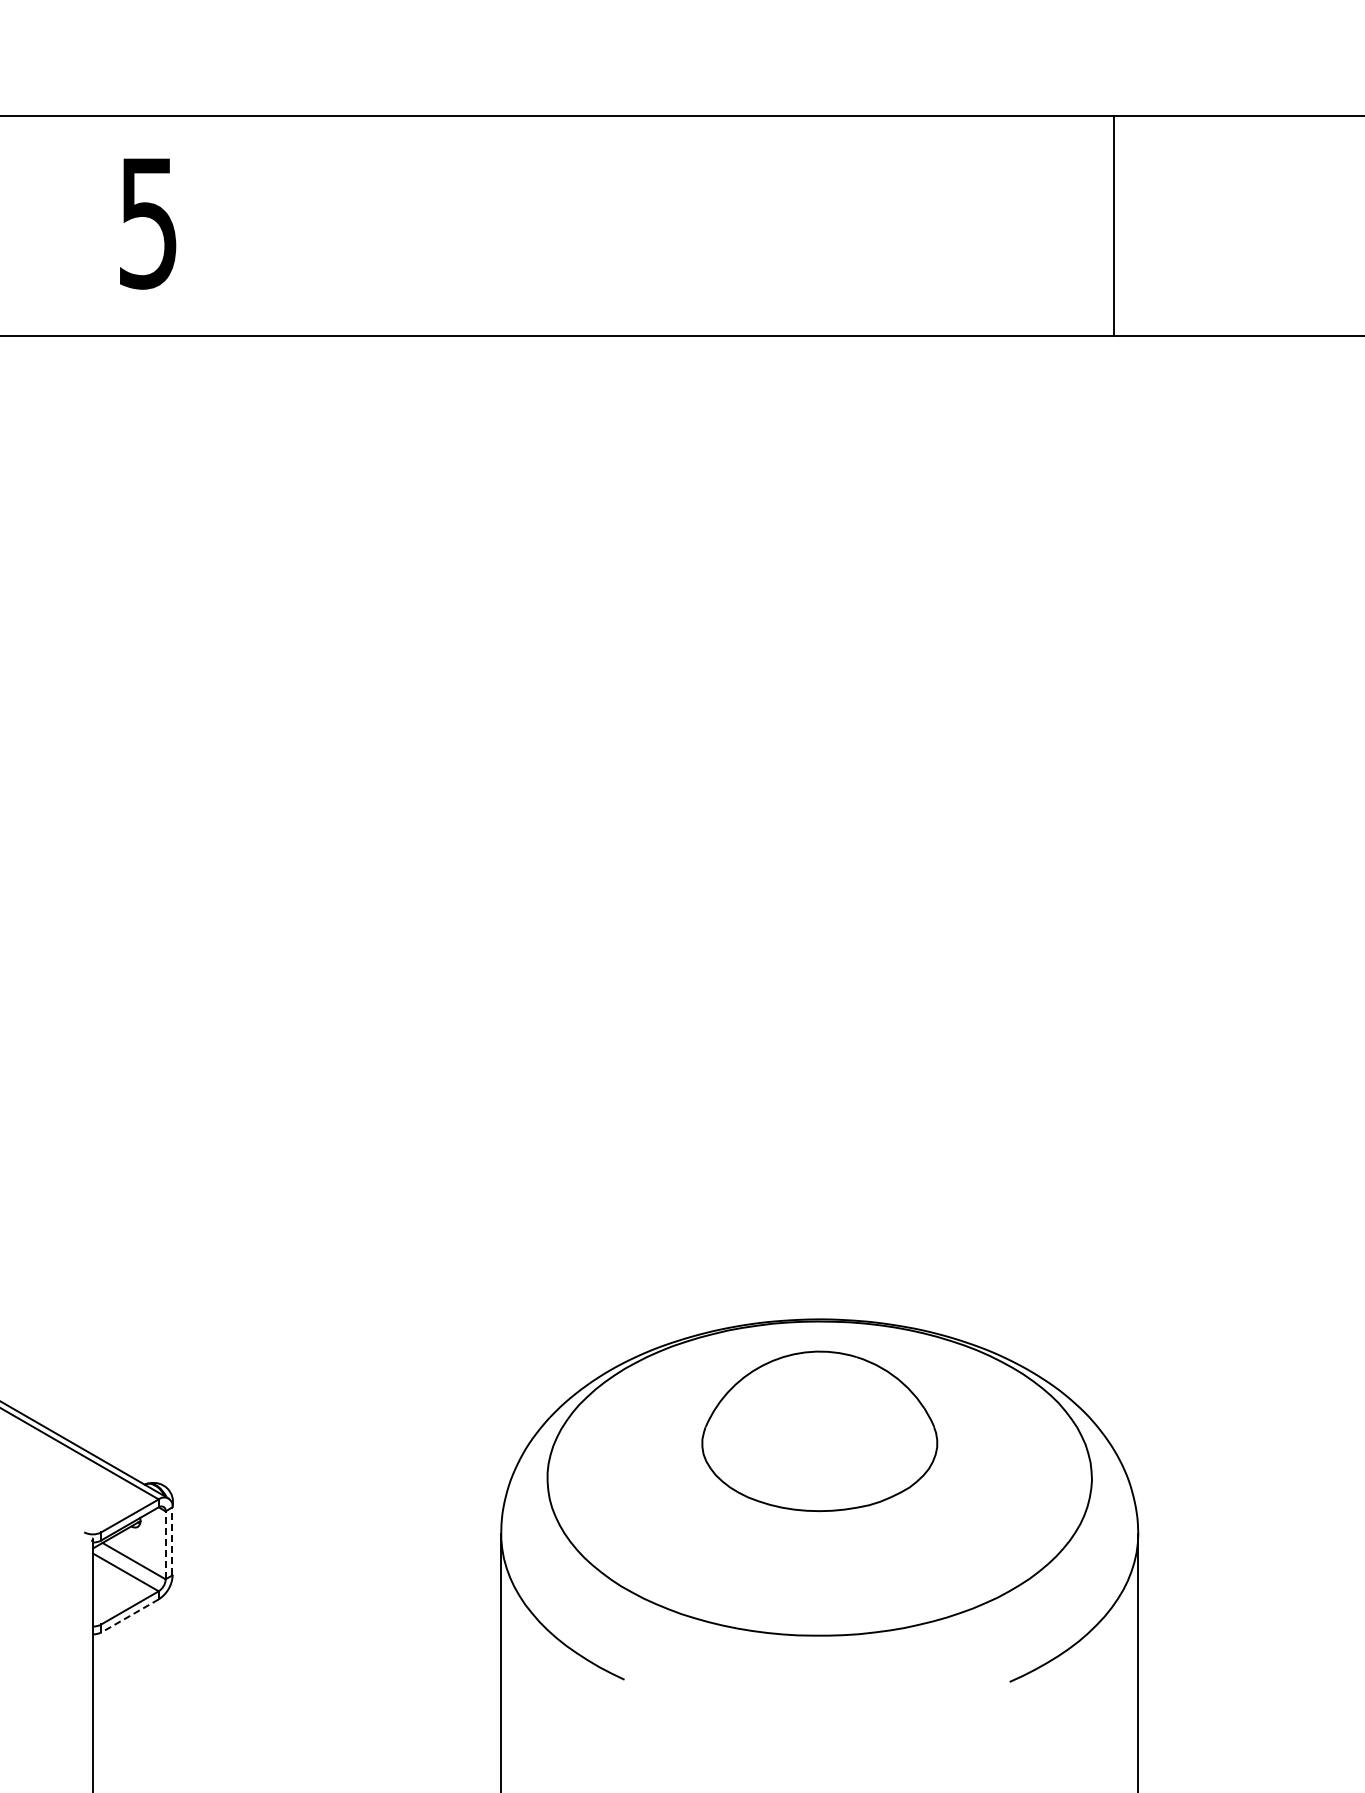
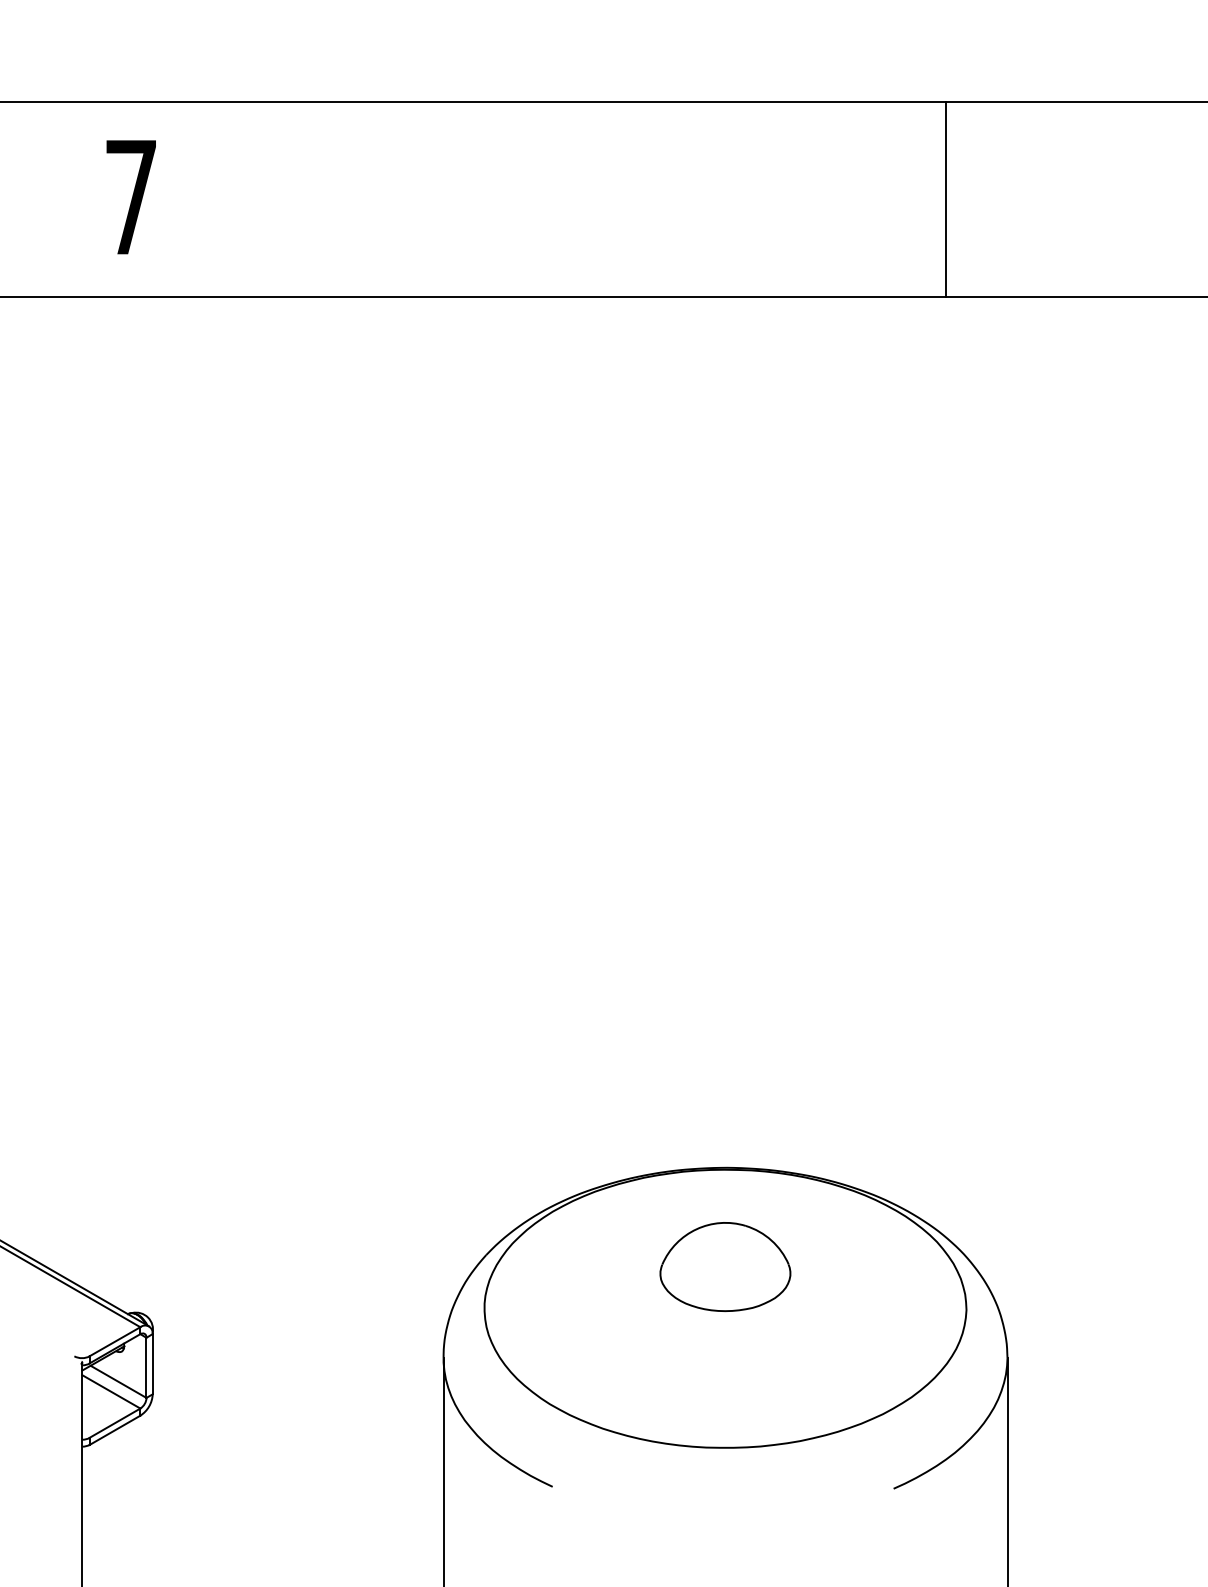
text: (148, 223) -> (131, 197), 5 -> 7
line: (1113, 225) -> (945, 199), moved
part: (819, 1431) -> (725, 1267), size x0.62
line: (172, 1540) -> (152, 1363), dashed -> solid
line: (165, 1545) -> (146, 1367), dashed -> solid
line: (129, 1616) -> (114, 1430), dashed -> solid

